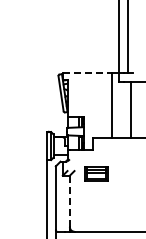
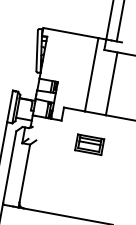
line: (87, 73) -> (70, 33), dashed -> solid
part: (96, 173) -> (90, 143), moved
line: (69, 201) -> (24, 173), dashed -> solid

